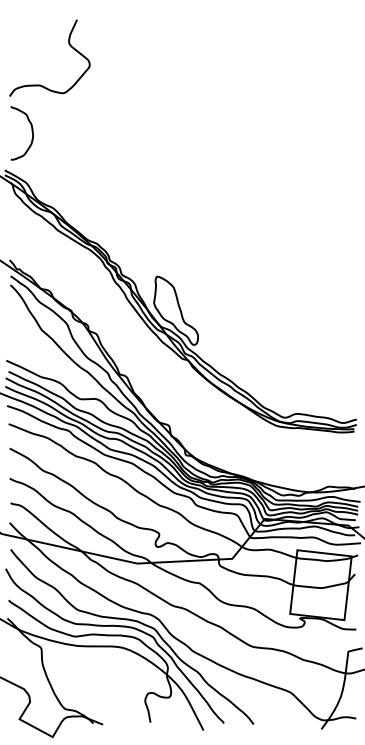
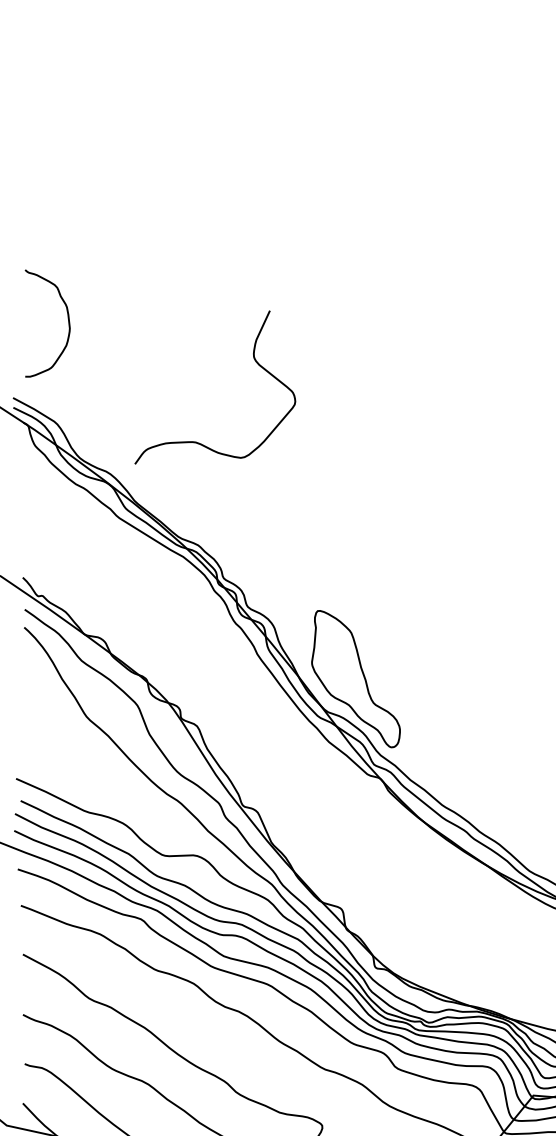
curve: (68, 44) -> (252, 360), moved

